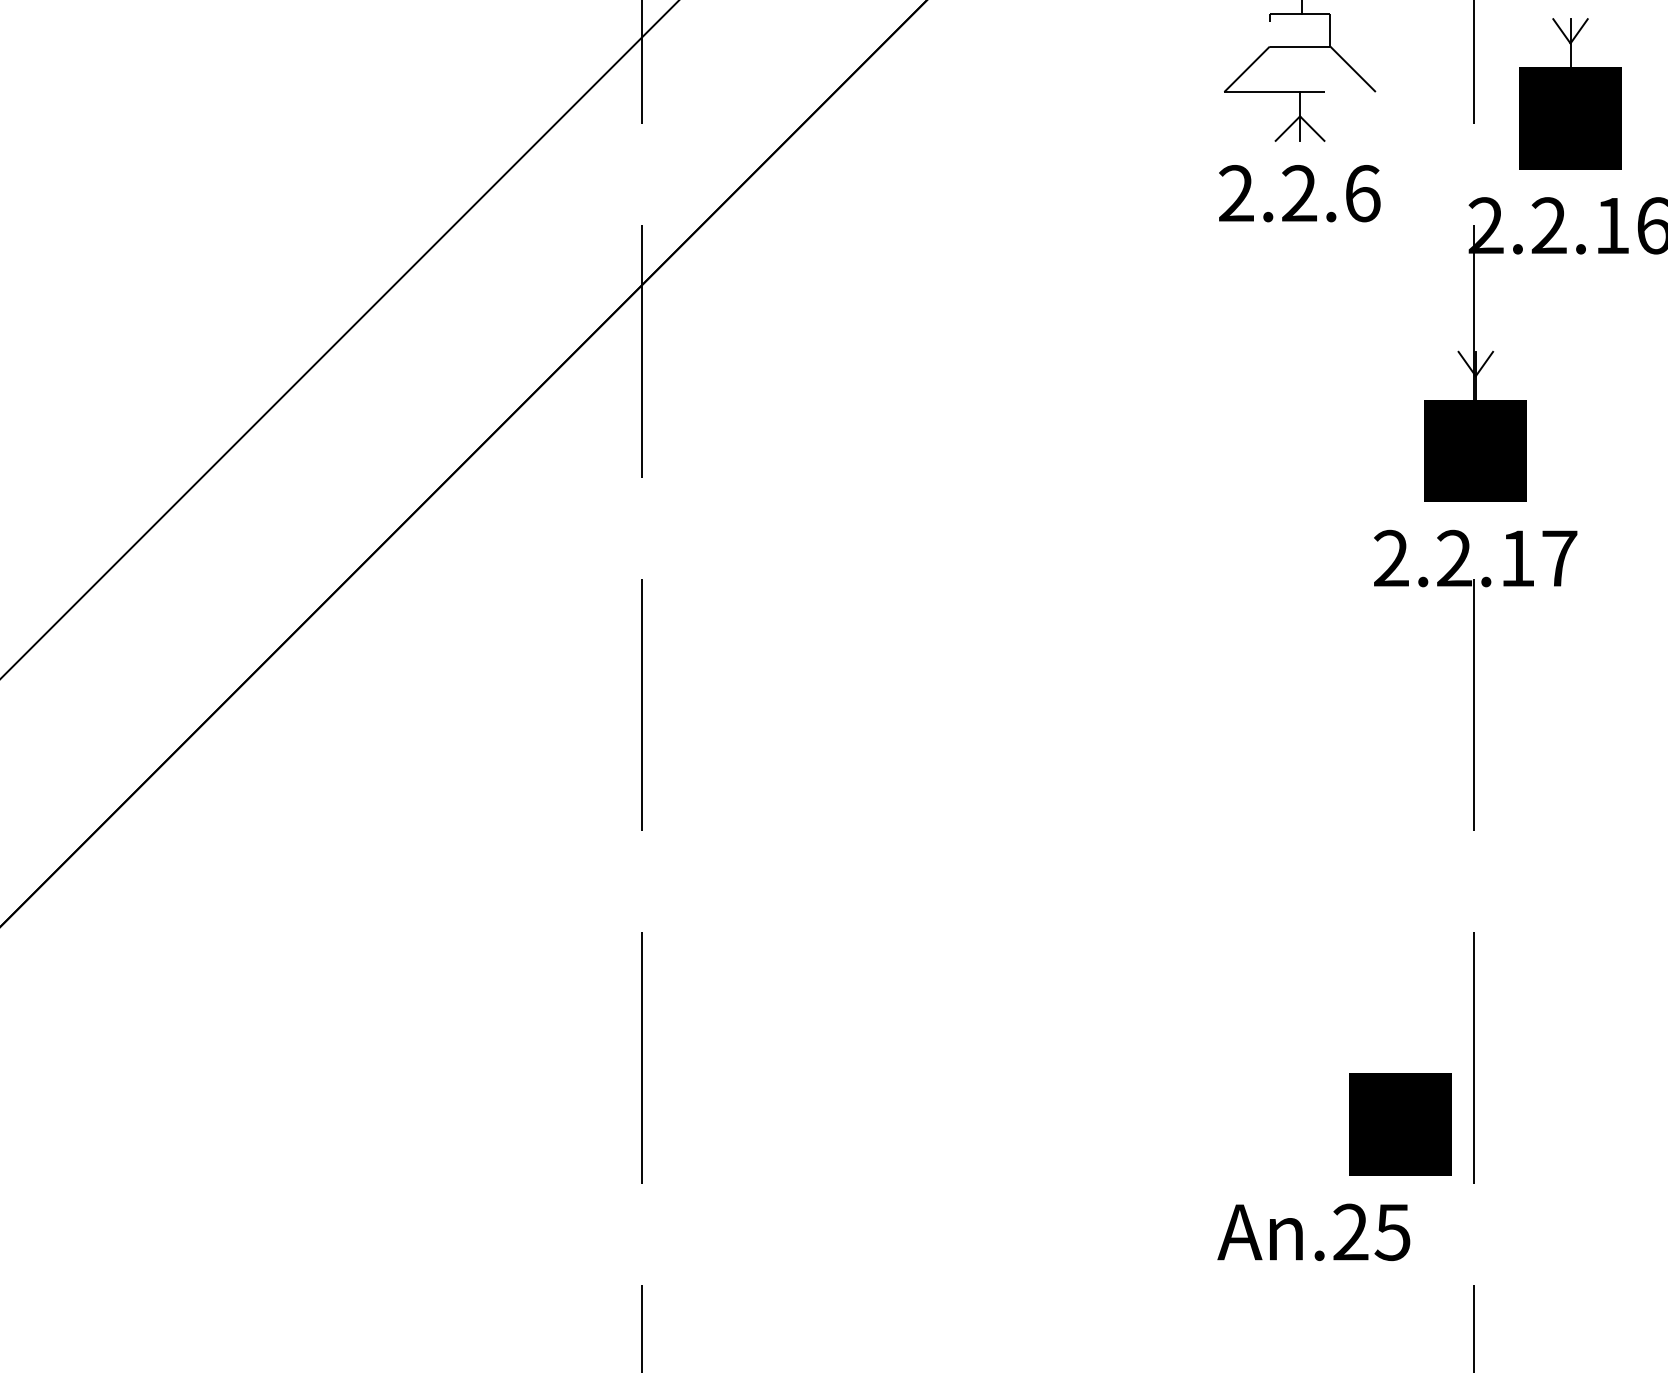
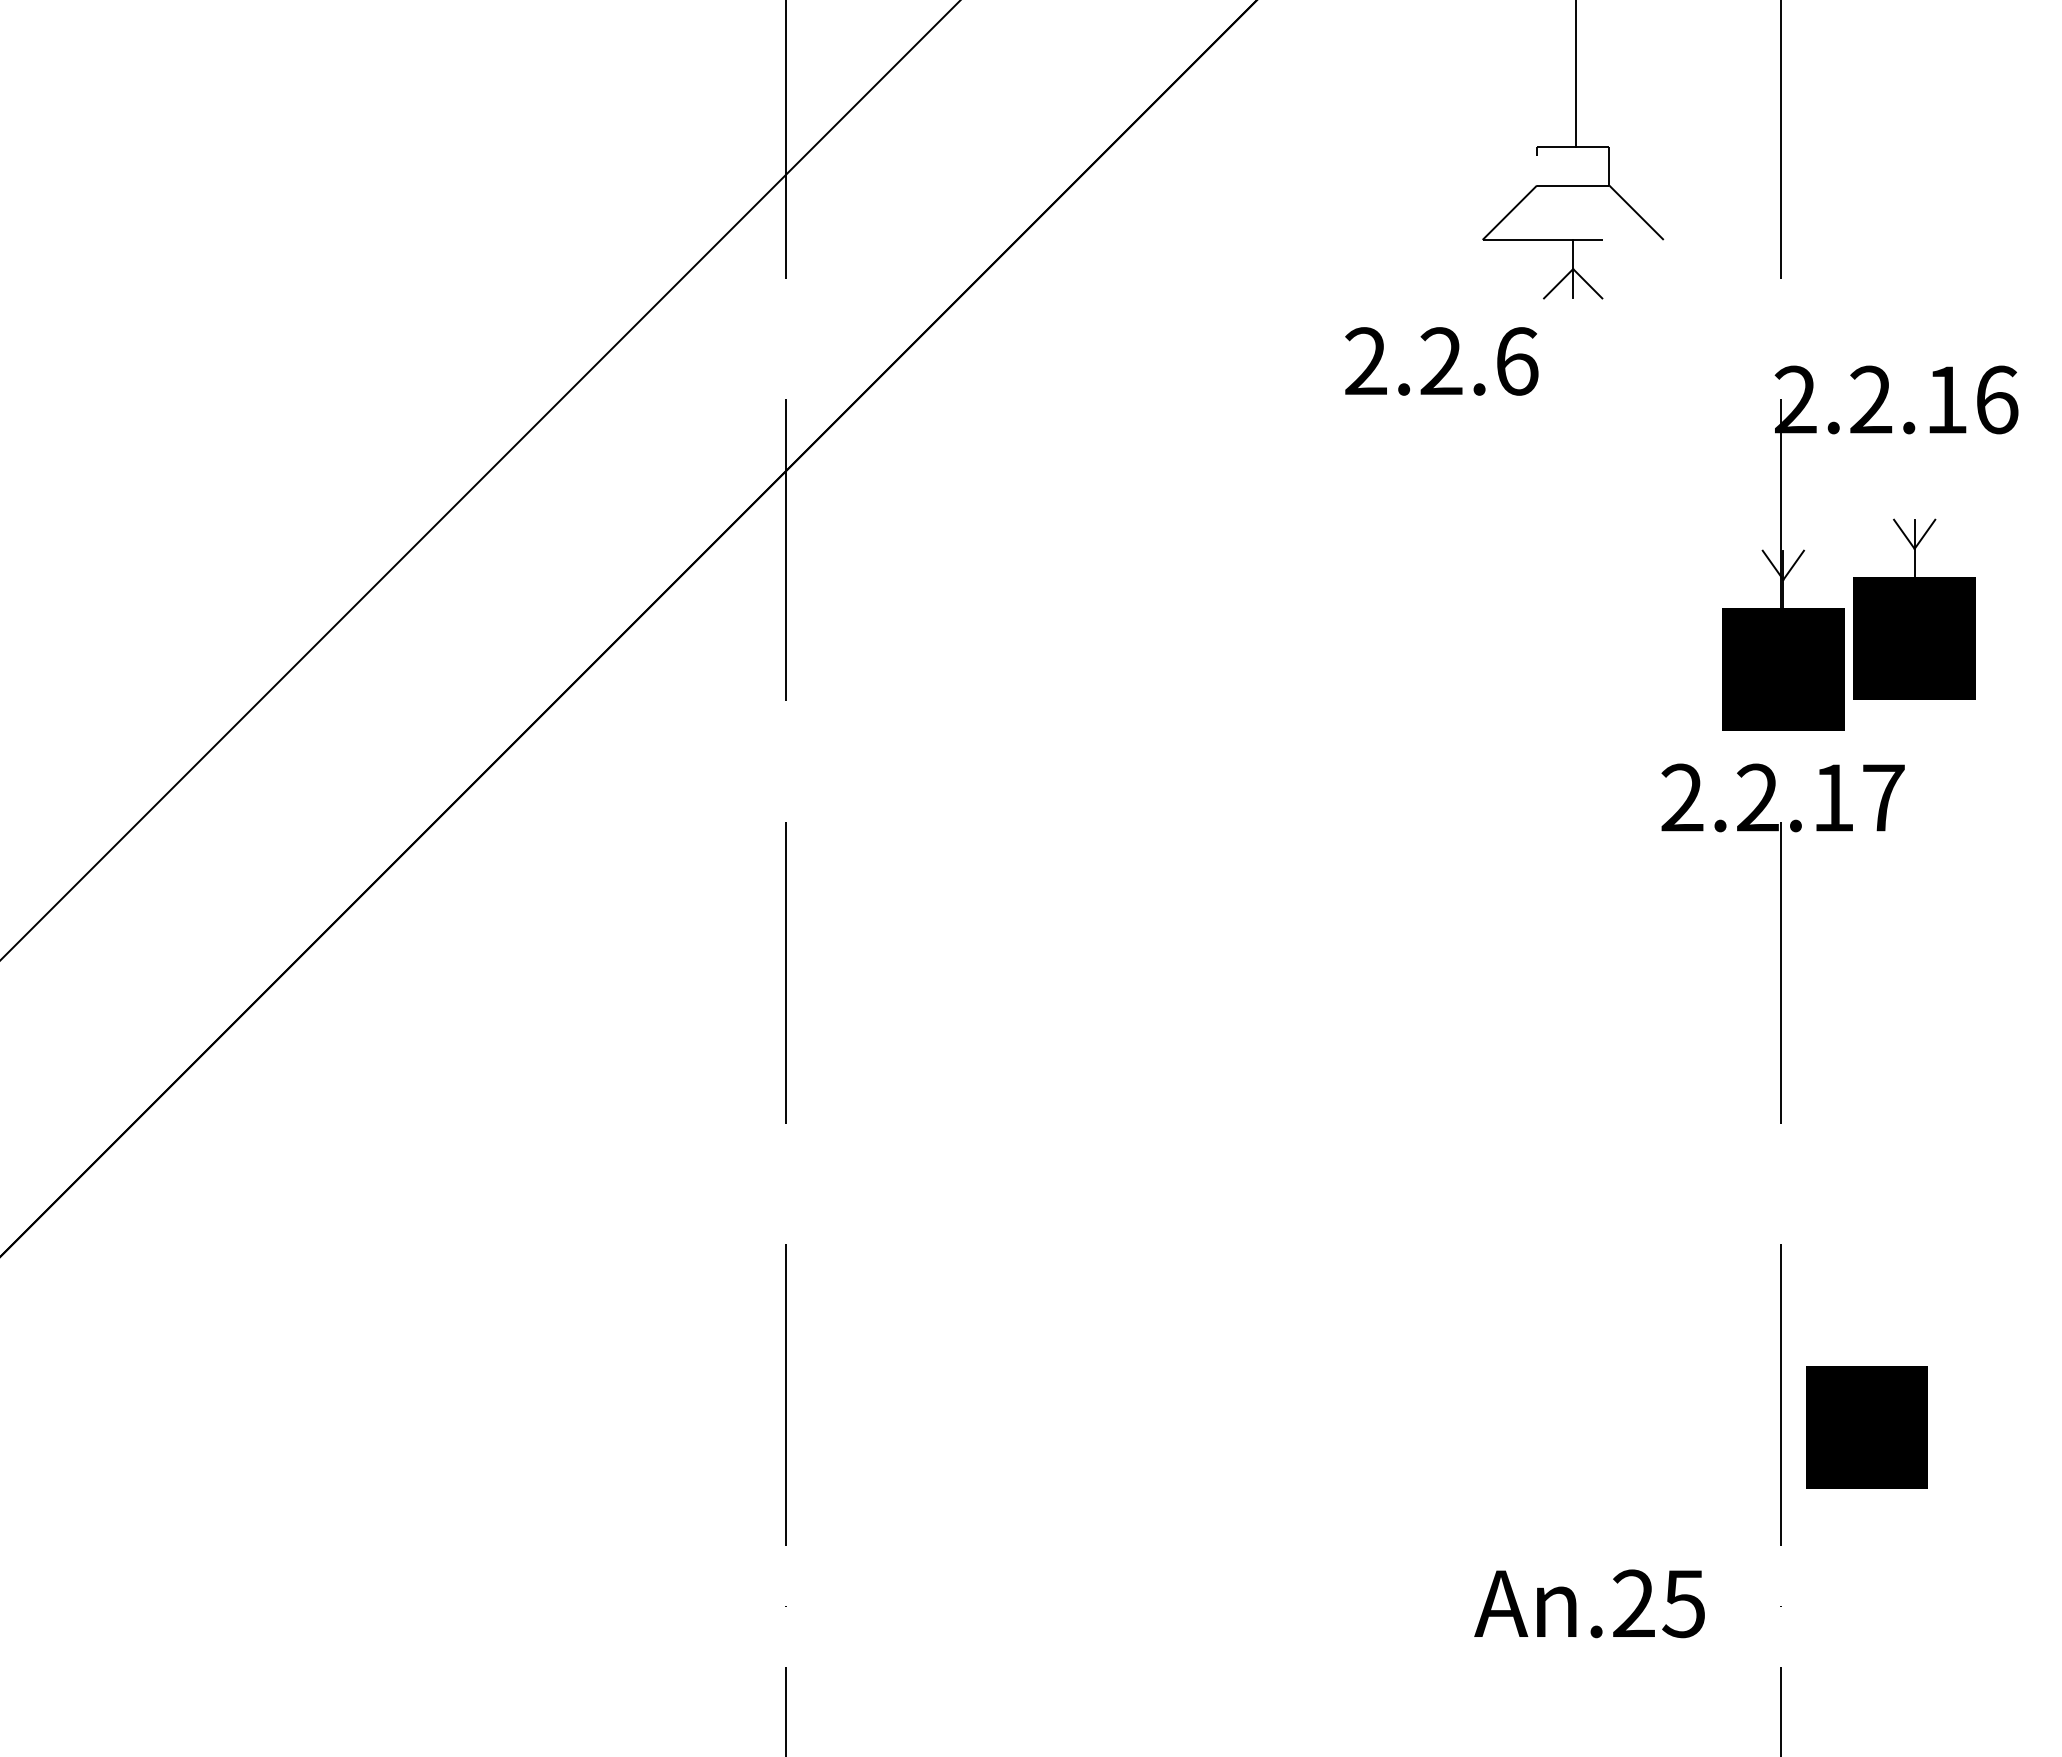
part: (1570, 93) -> (1914, 608), moved
text: (1299, 193) -> (1441, 361), moved
part: (1399, 1125) -> (1866, 1427), moved

